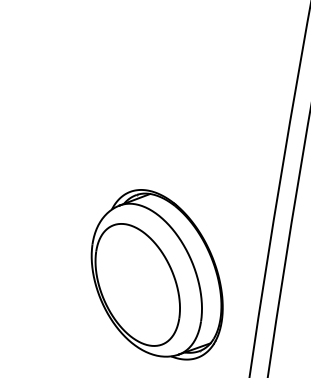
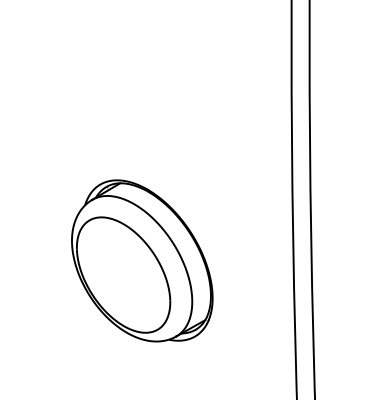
part: (158, 273) -> (142, 260), moved

